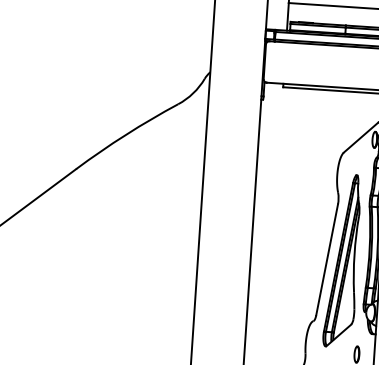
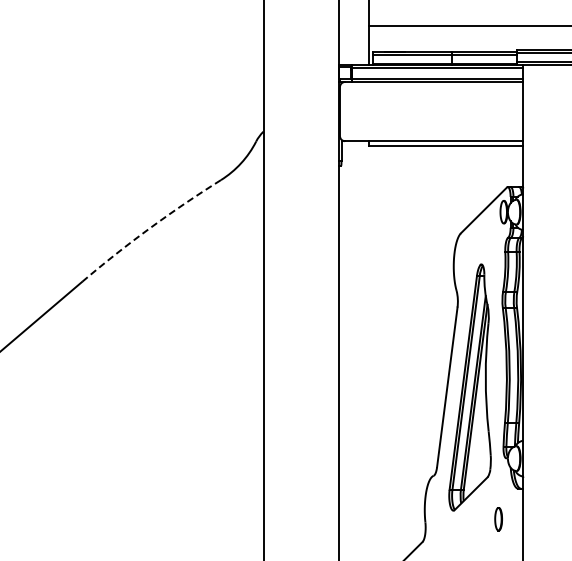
arc: (126, 134) -> (149, 228), solid -> dashed

